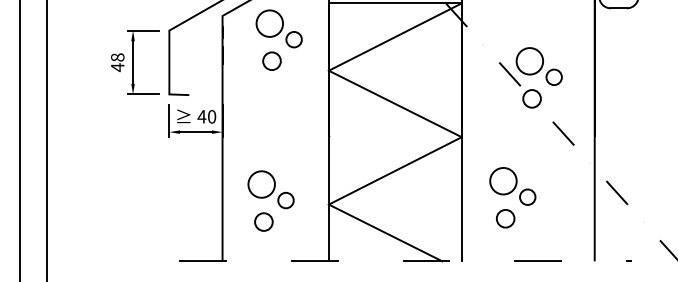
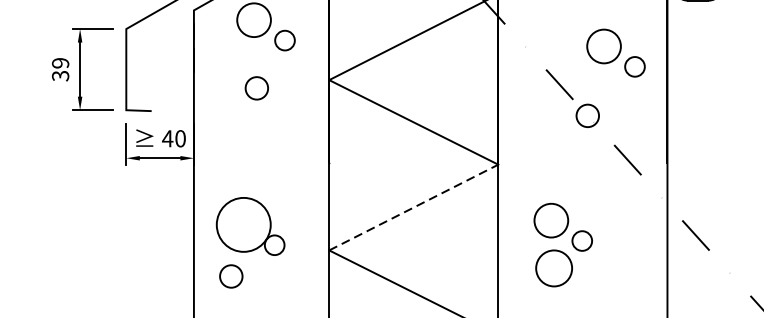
circle: (271, 60) -> (256, 87), moved
text: (117, 62) -> (60, 69), 48 -> 39
part: (538, 66) -> (615, 53), moved
line: (395, 170) -> (413, 207), solid -> dashed
circle: (261, 184) -> (243, 224), size x1.6
circle: (505, 218) -> (553, 268), size x1.6
circle: (263, 221) -> (230, 275), moved

